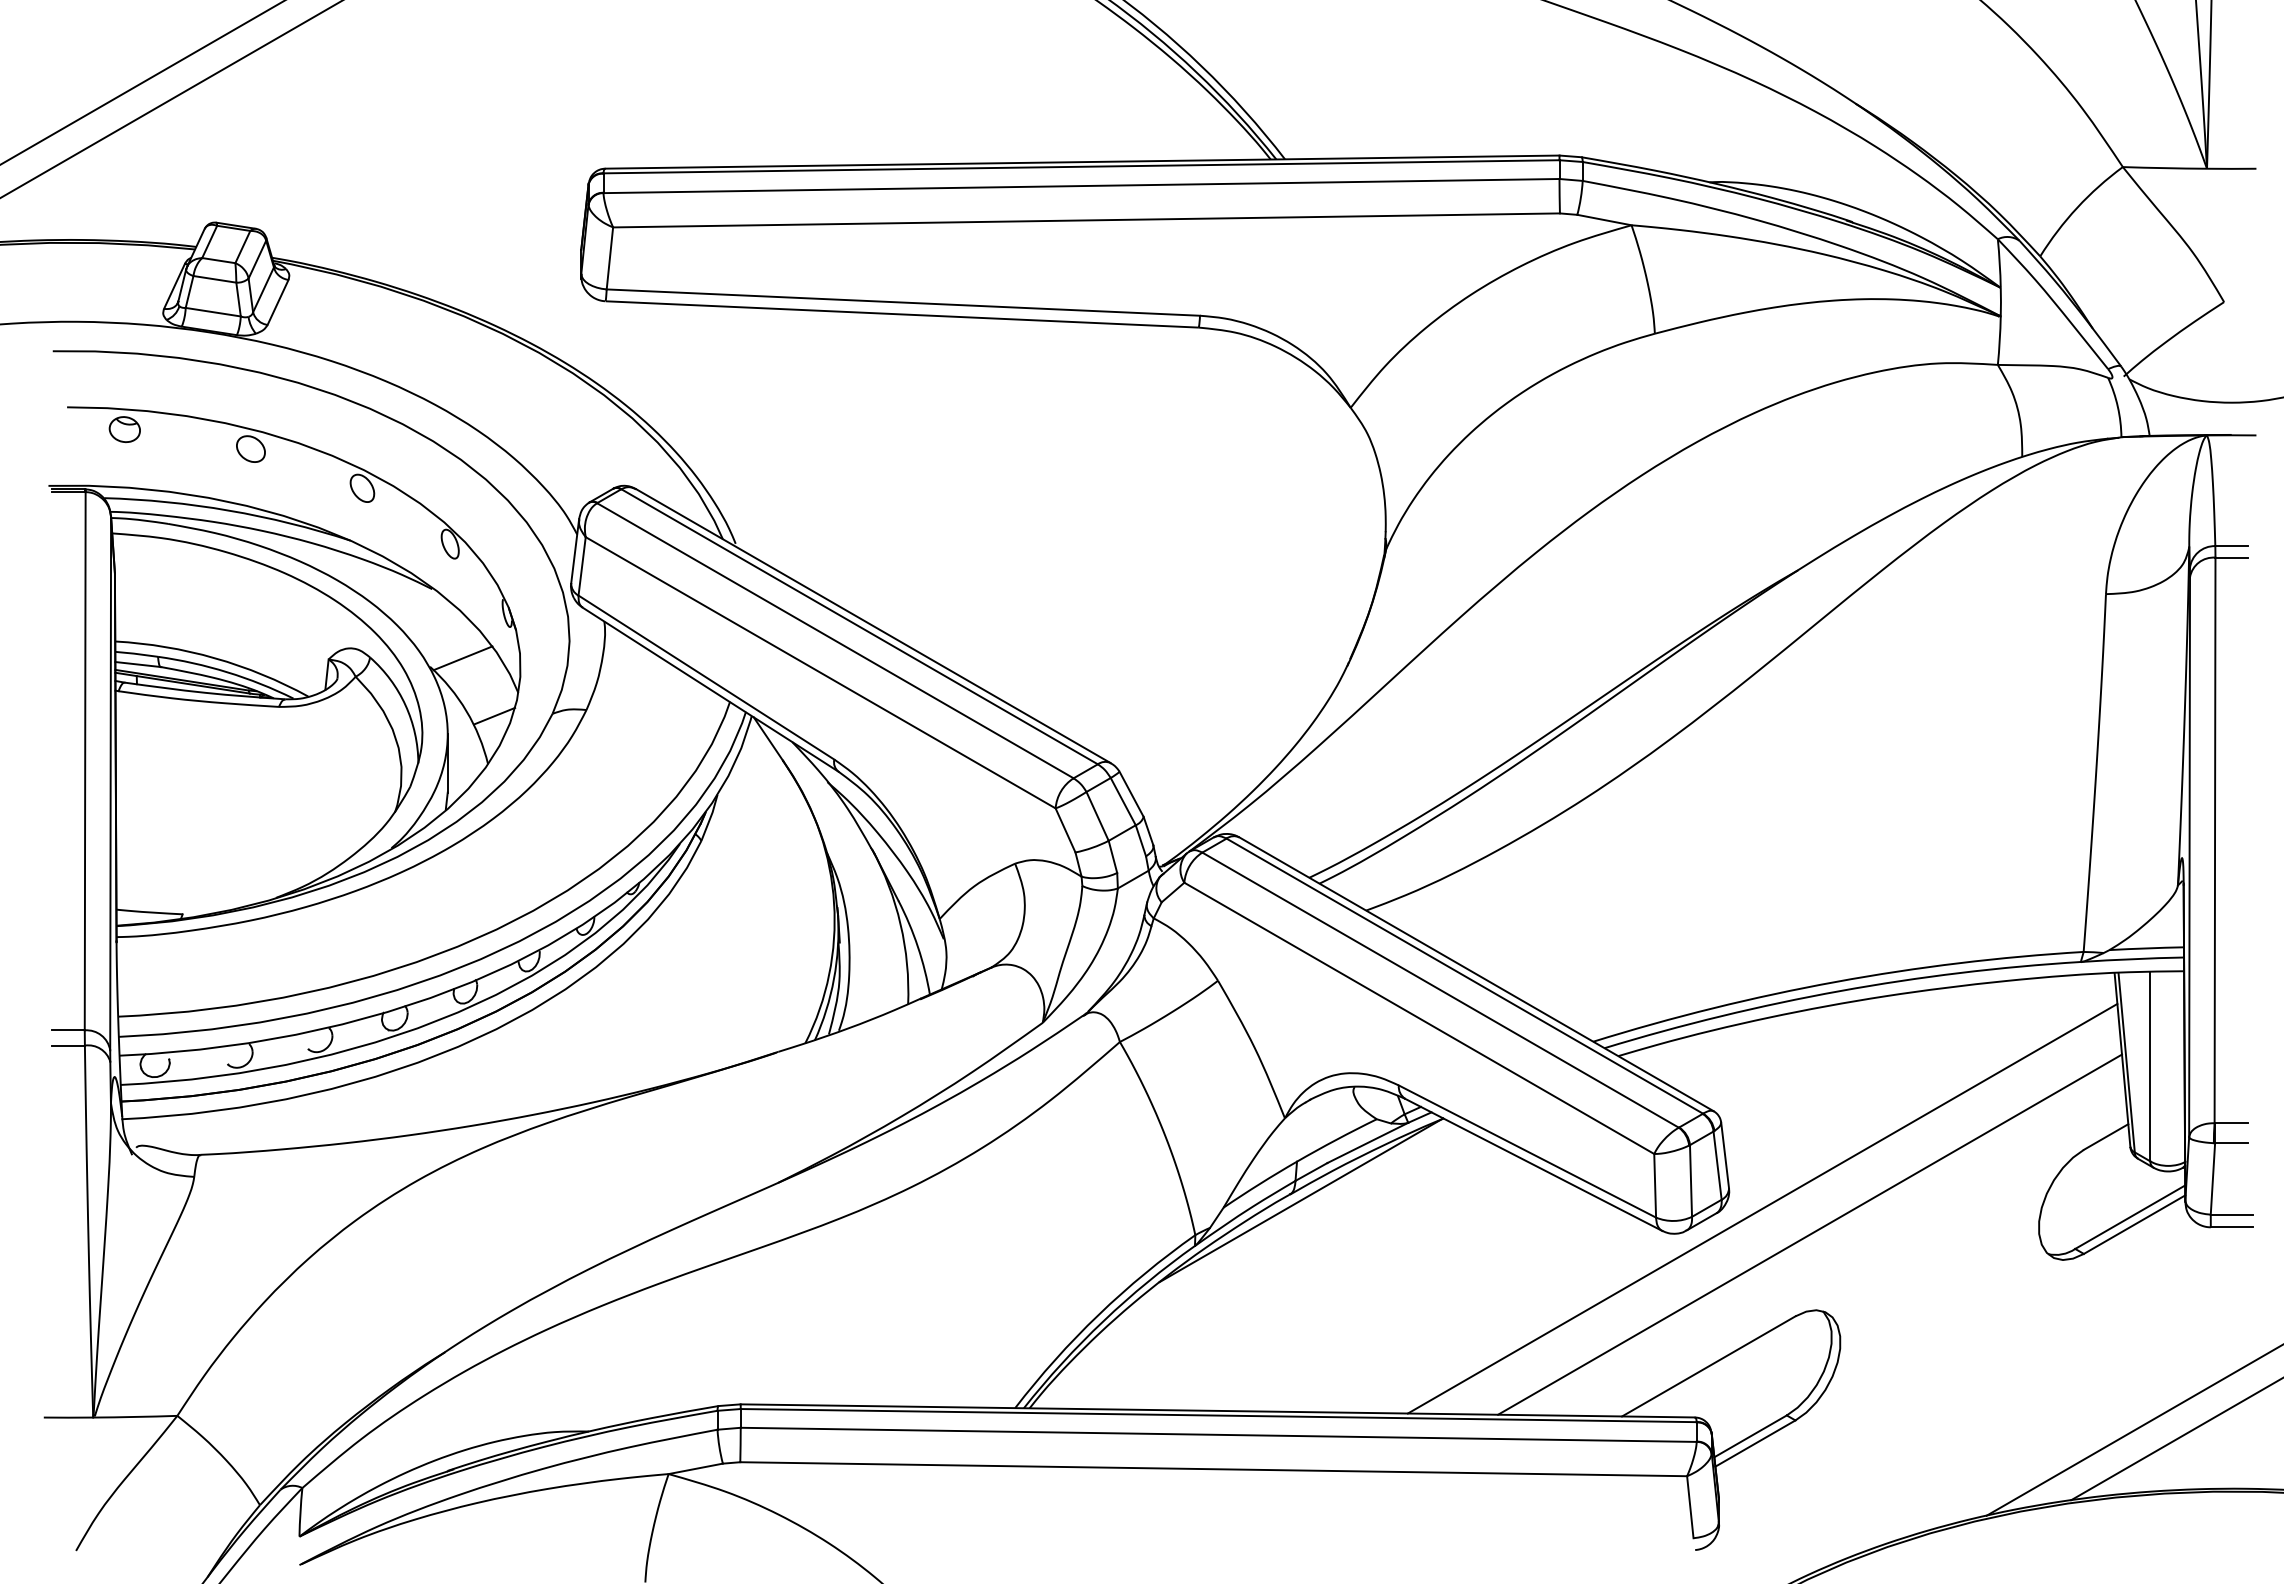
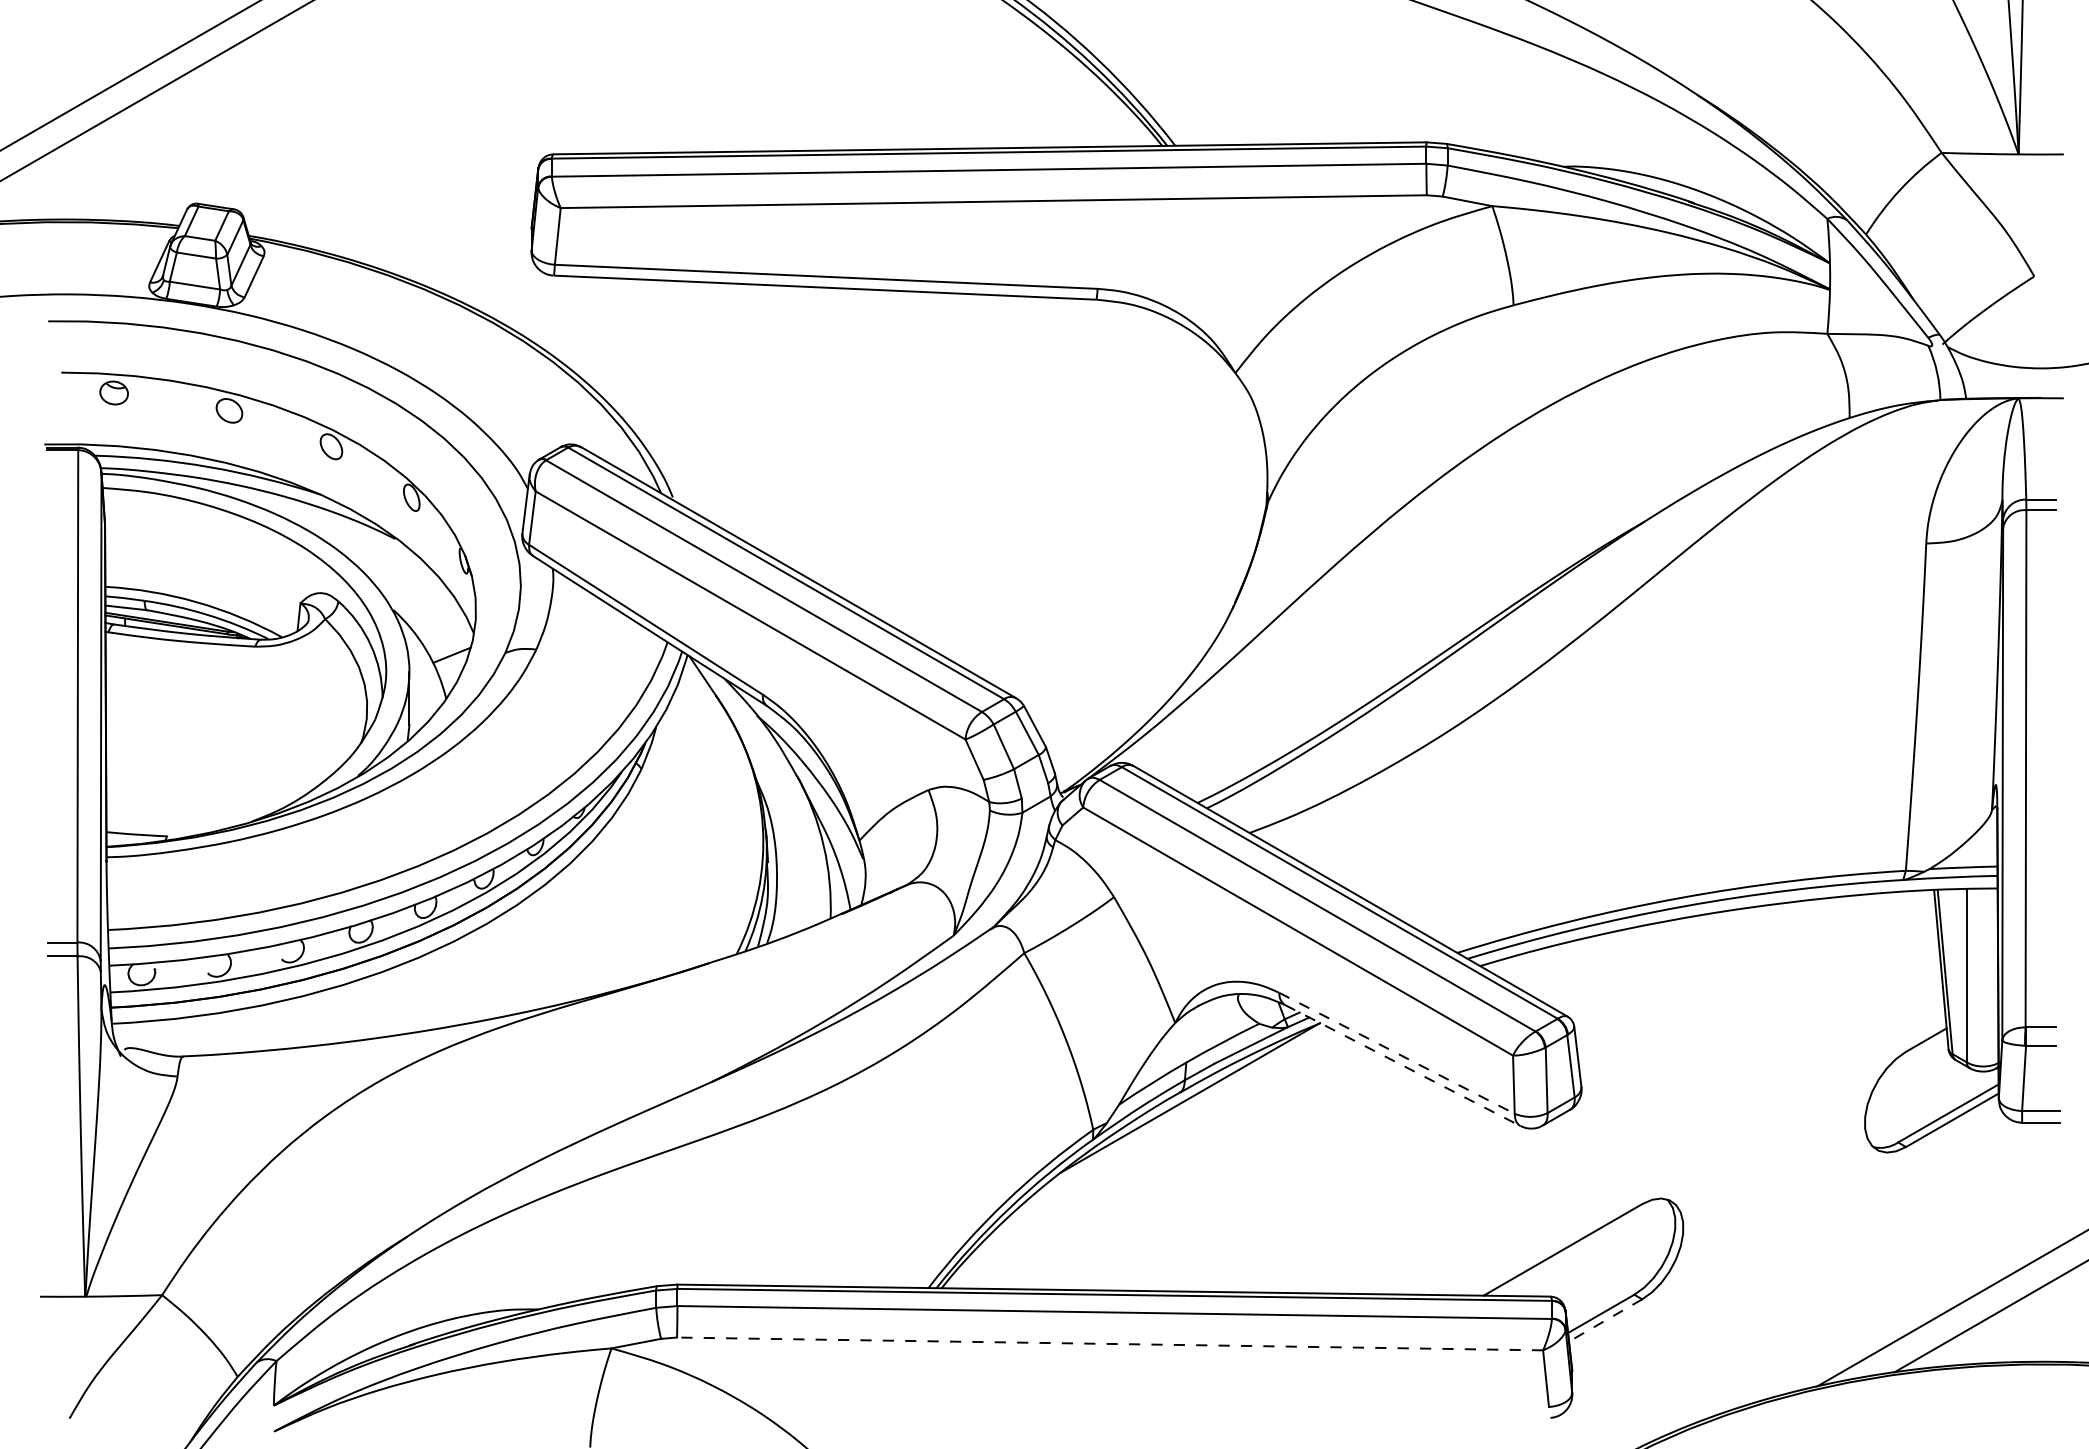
line: (462, 658) -> (422, 602), removed
line: (1527, 1151) -> (1397, 1053), solid -> dashed
line: (1533, 1164) -> (1402, 1065), solid -> dashed
line: (1762, 1208) -> (1612, 1105), removed
line: (1809, 1234) -> (1655, 1129), removed
line: (1755, 1443) -> (1605, 1320), solid -> dashed
line: (1213, 1469) -> (1109, 1344), solid -> dashed

